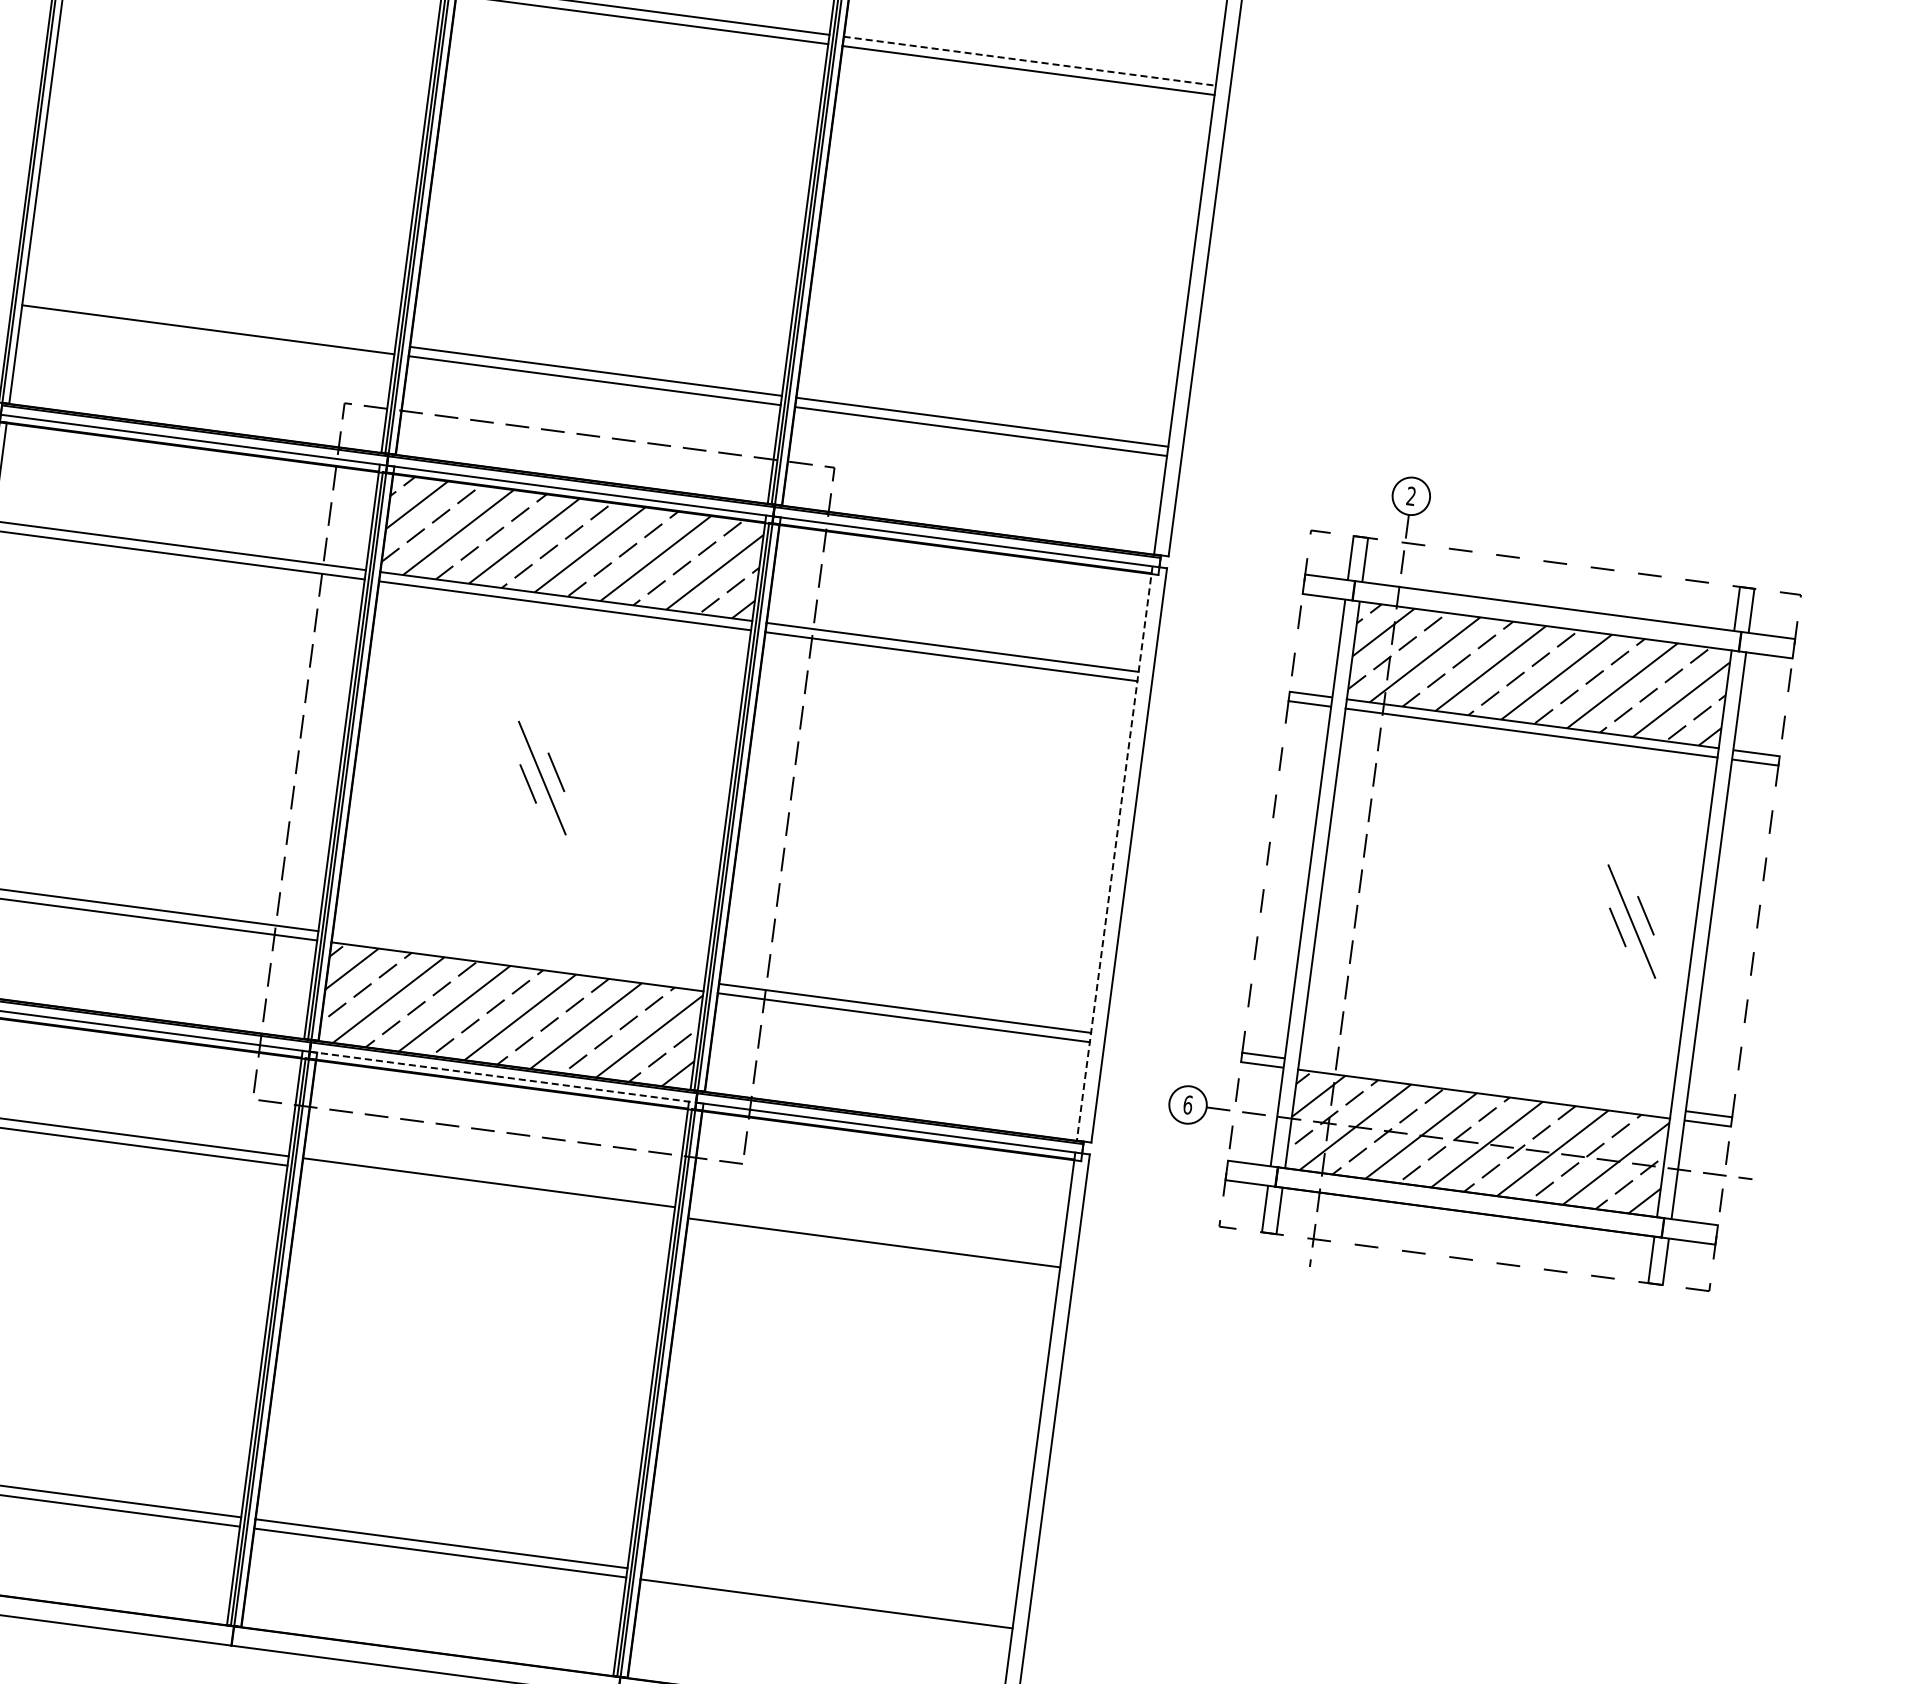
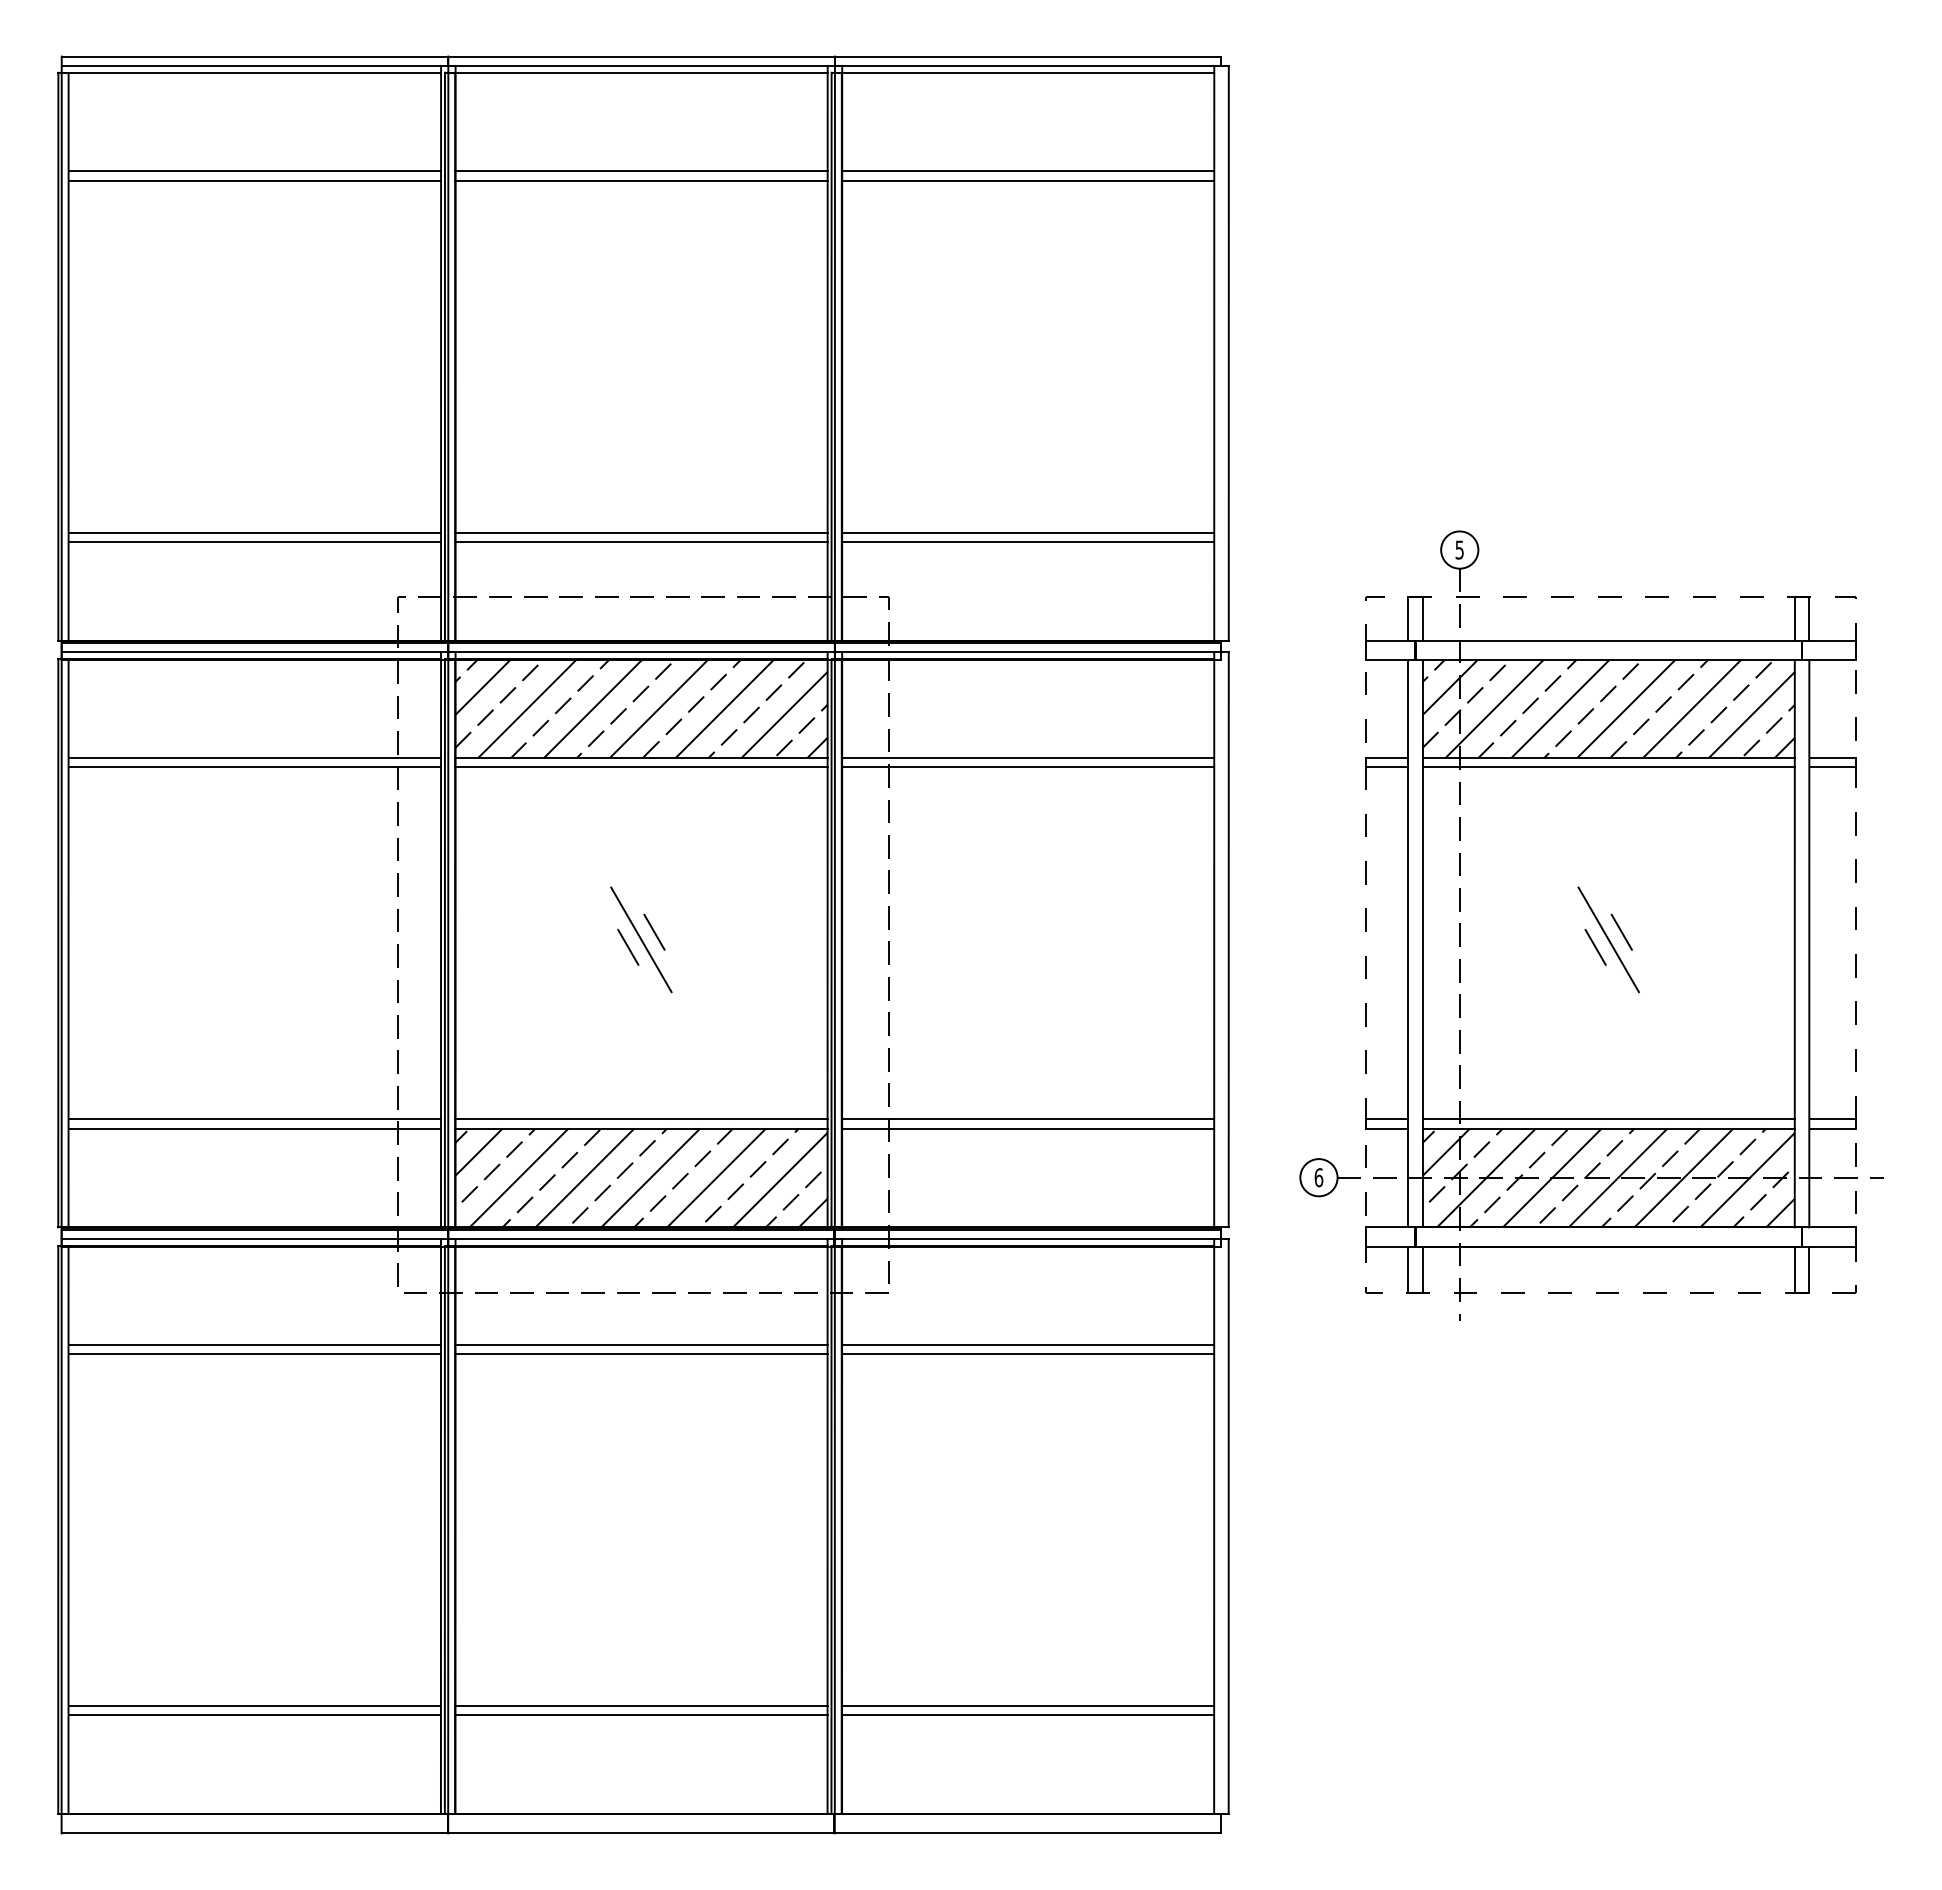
line: (1030, 61) -> (1028, 171), dashed -> solid
line: (209, 320) -> (254, 532), added
text: (1411, 495) -> (1459, 549), 2 -> 5
line: (1114, 854) -> (1214, 940), dashed -> solid
part: (1631, 921) -> (1608, 939), moved
line: (518, 957) -> (641, 1119), added
line: (506, 1078) -> (645, 1239), dashed -> solid
line: (1485, 1084) -> (1608, 1119), added
line: (487, 1192) -> (641, 1354), added
line: (874, 1233) -> (1027, 1344), added
line: (827, 1594) -> (1027, 1705), added

